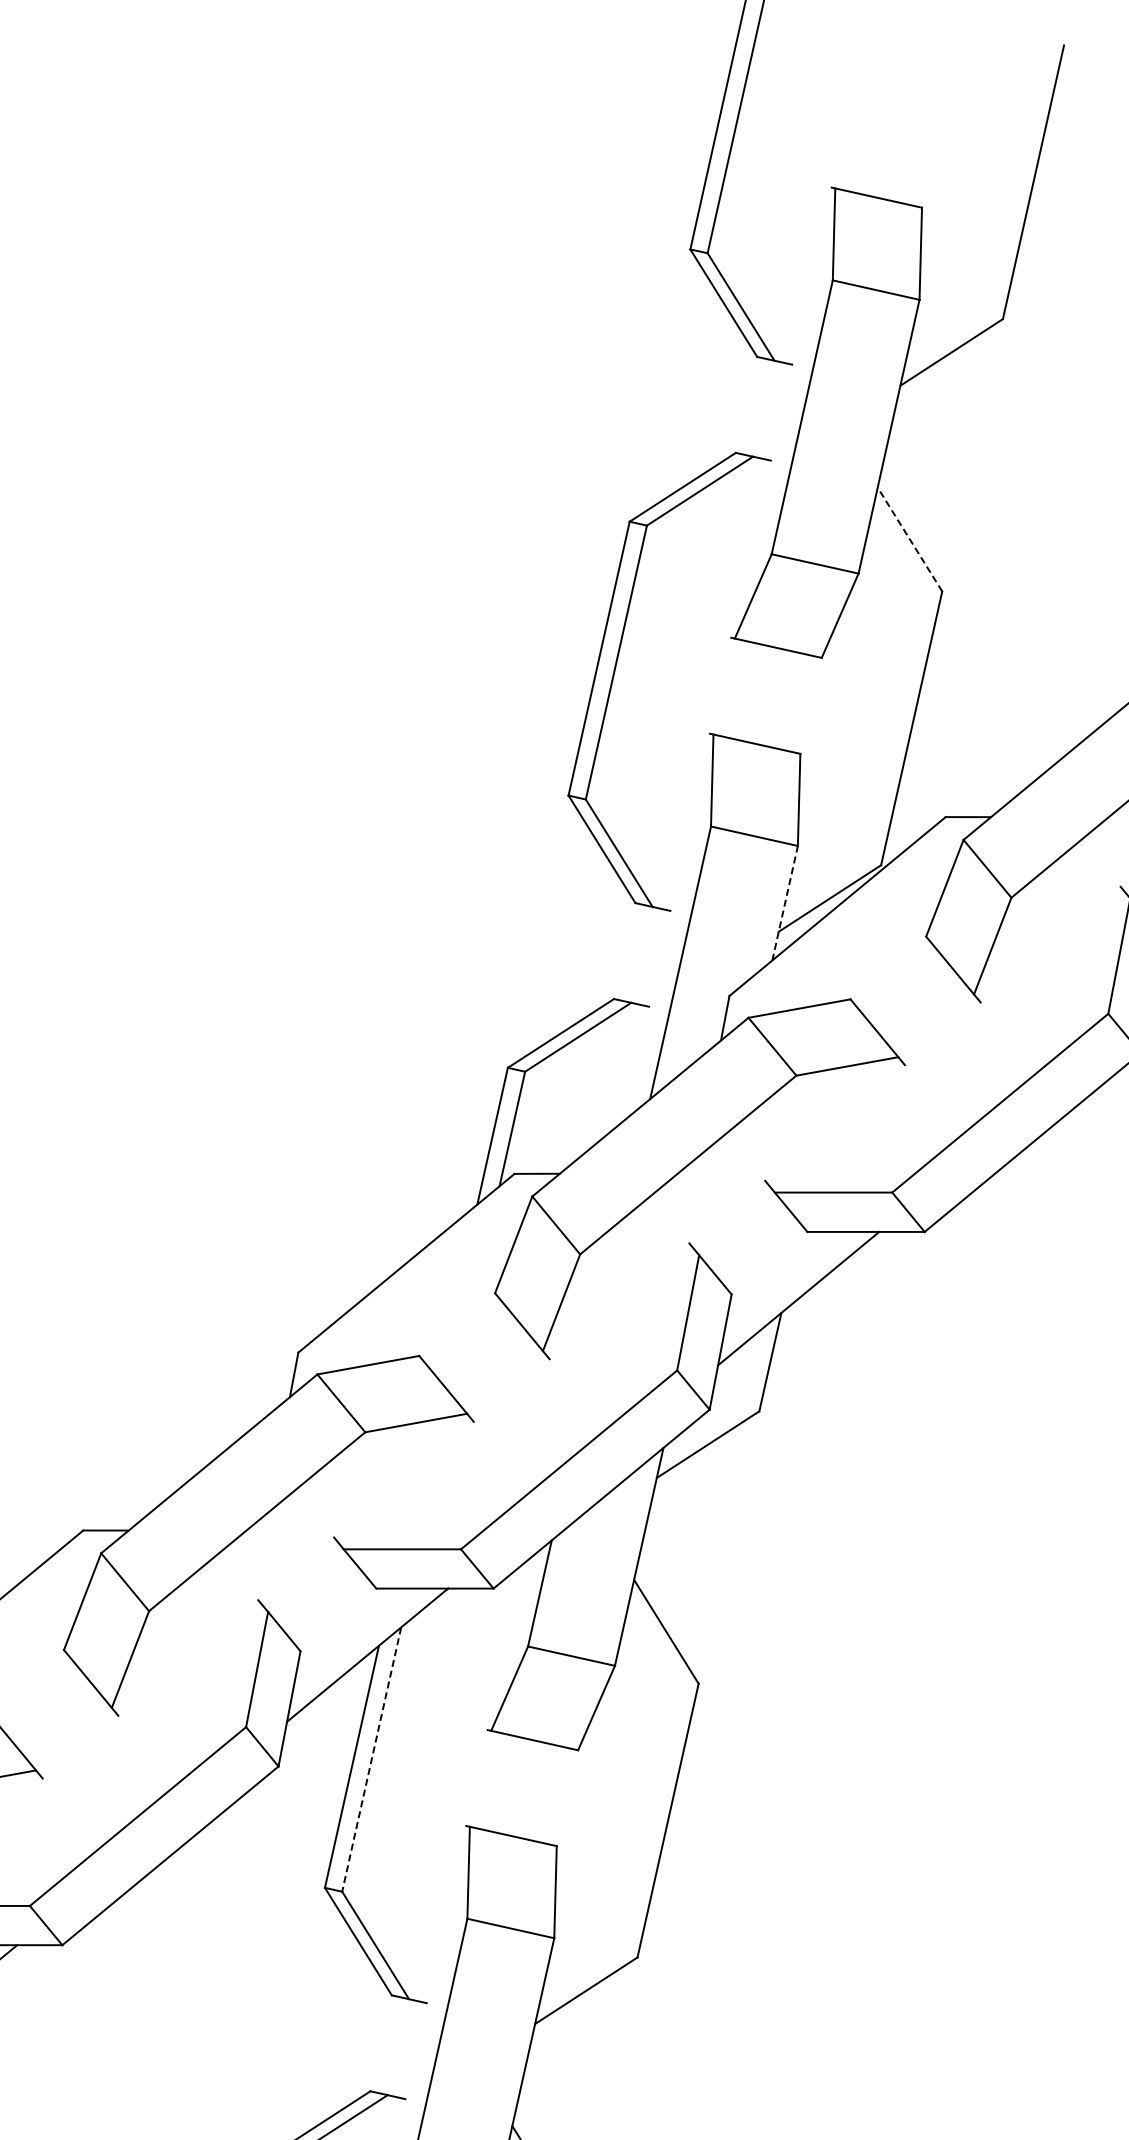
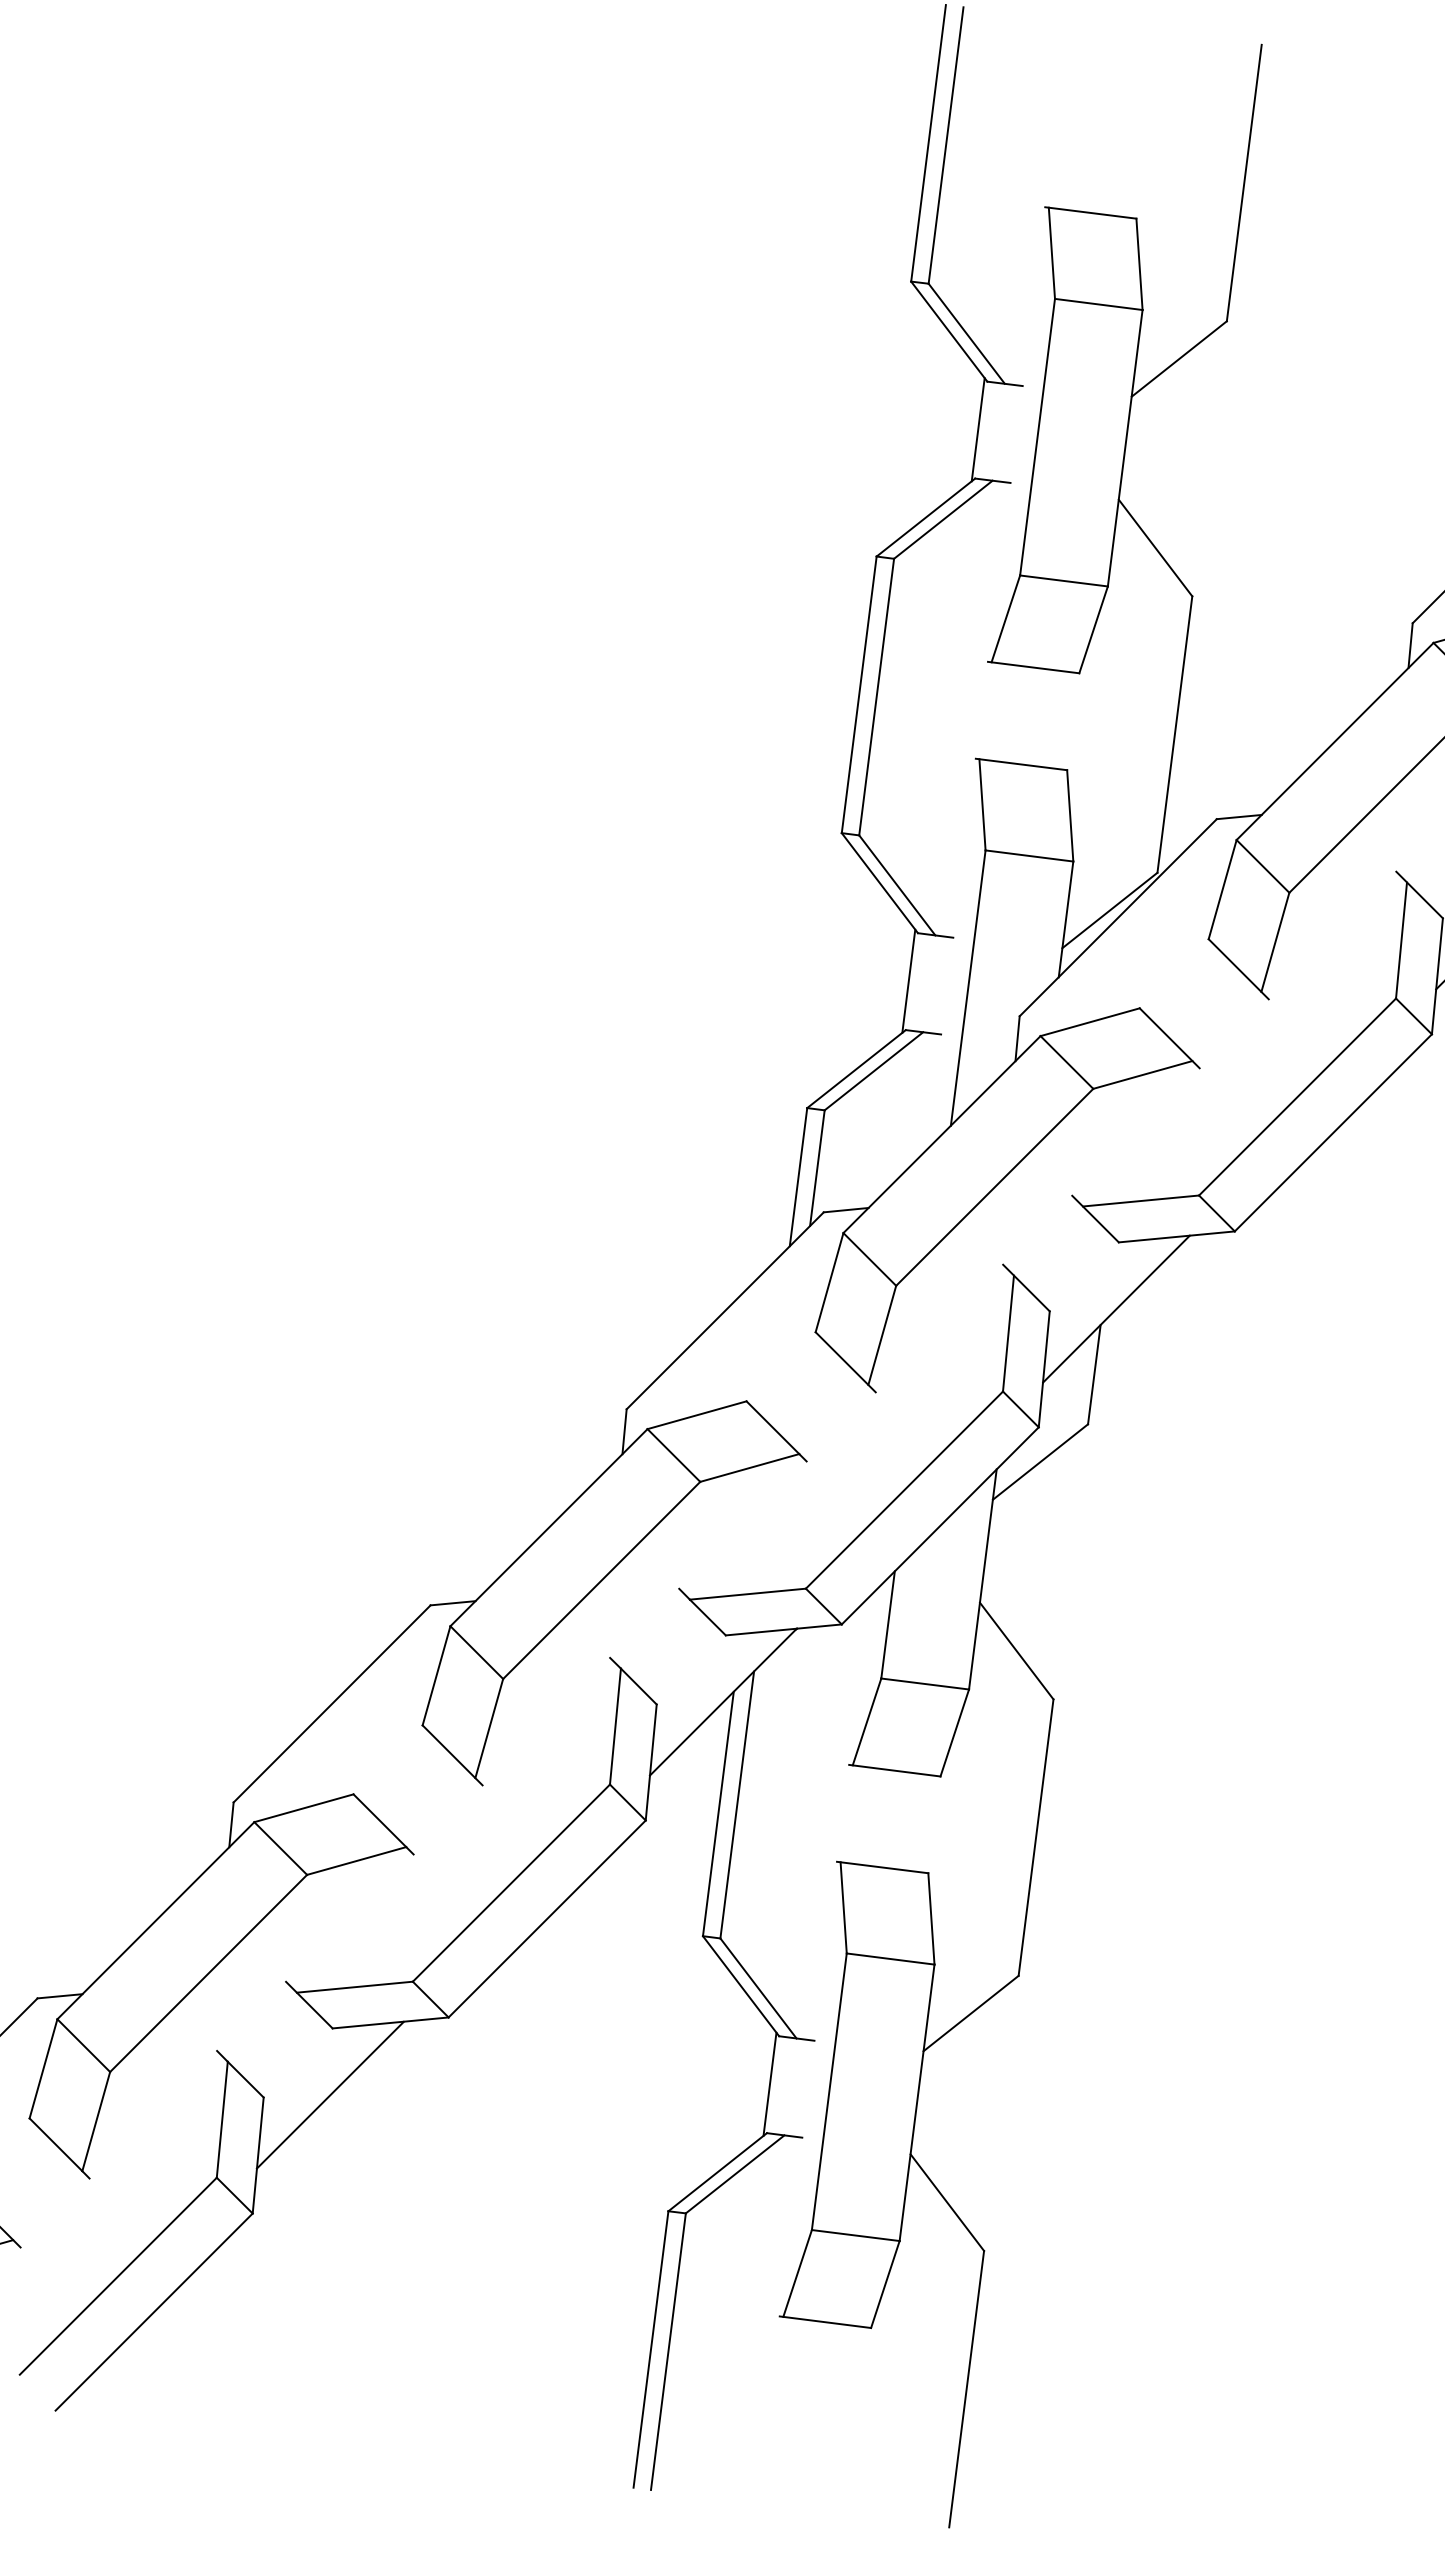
line: (742, 403) -> (977, 429), added
line: (909, 540) -> (1155, 548), dashed -> solid
line: (785, 902) -> (1066, 918), dashed -> solid
line: (621, 949) -> (908, 980), added
line: (371, 1760) -> (737, 1805), dashed -> solid
line: (377, 2041) -> (769, 2083), added

